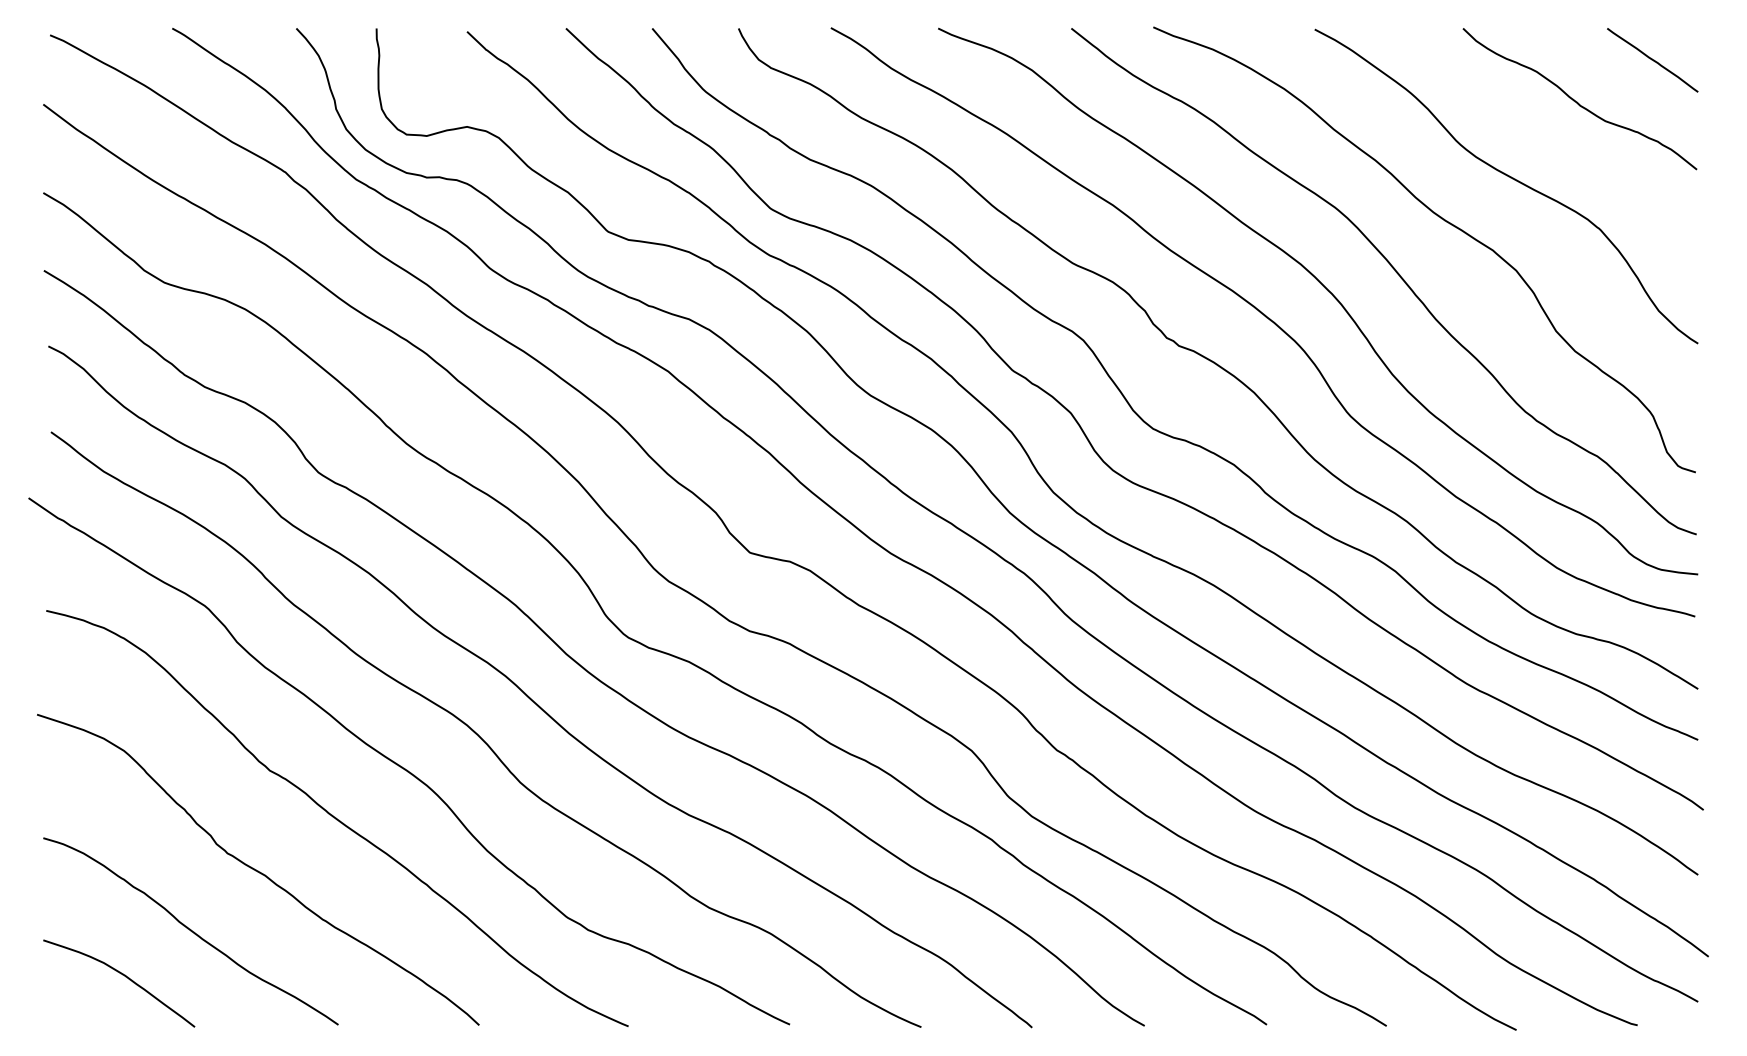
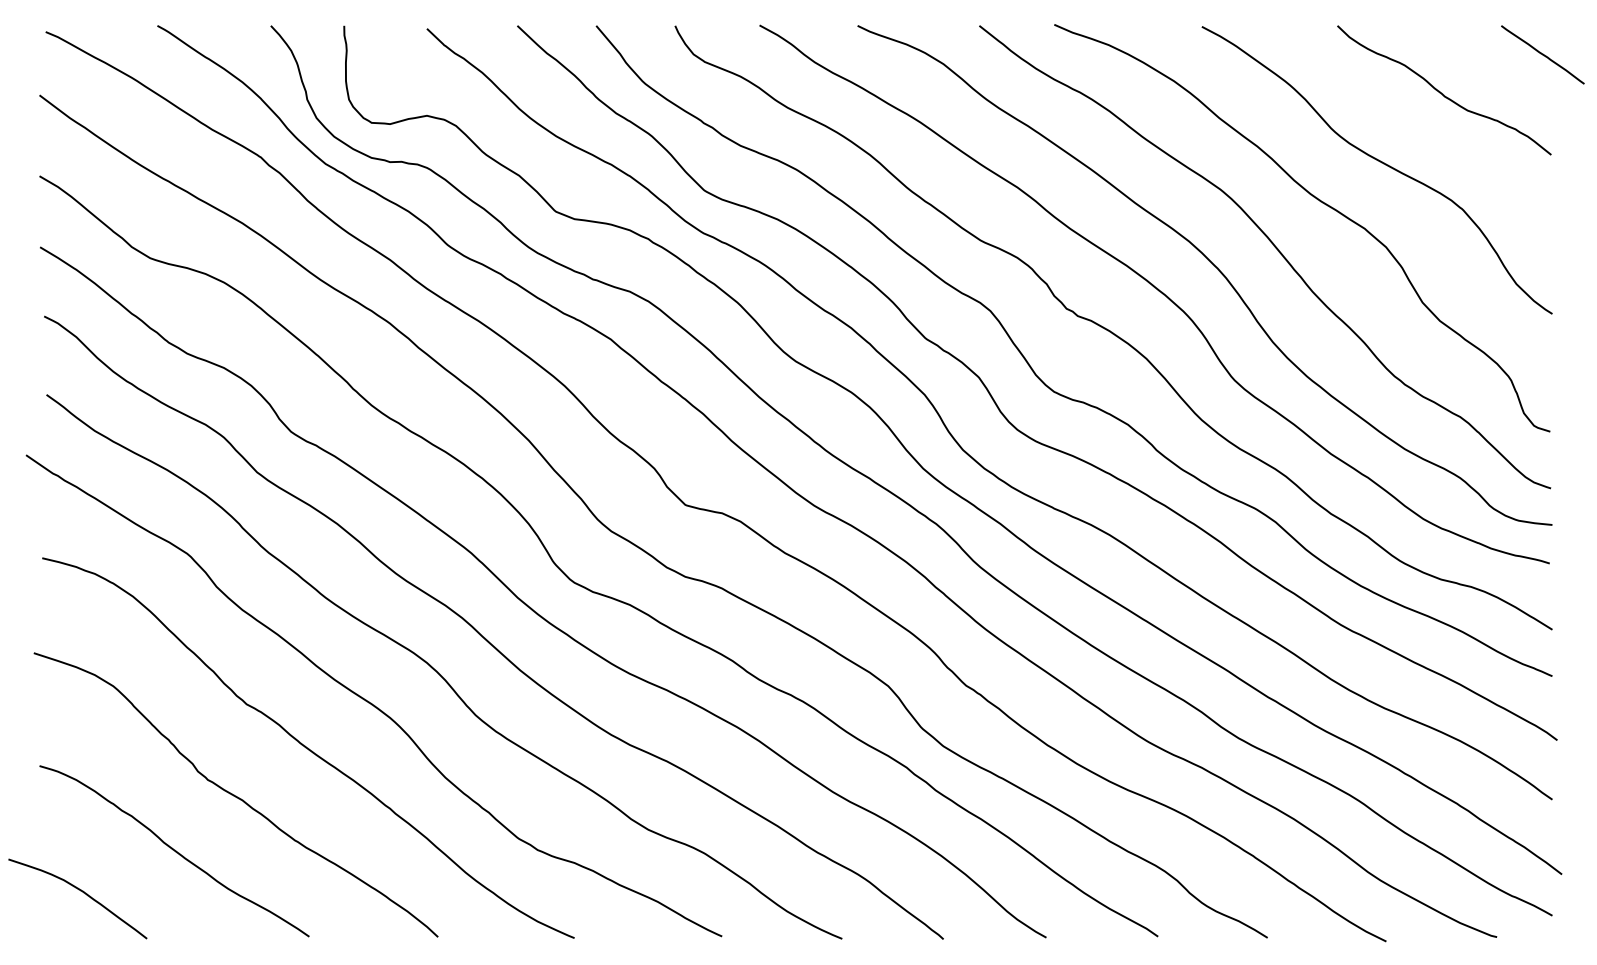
line: (1652, 60) -> (1542, 55), moved
curve: (125, 977) -> (83, 893), moved

